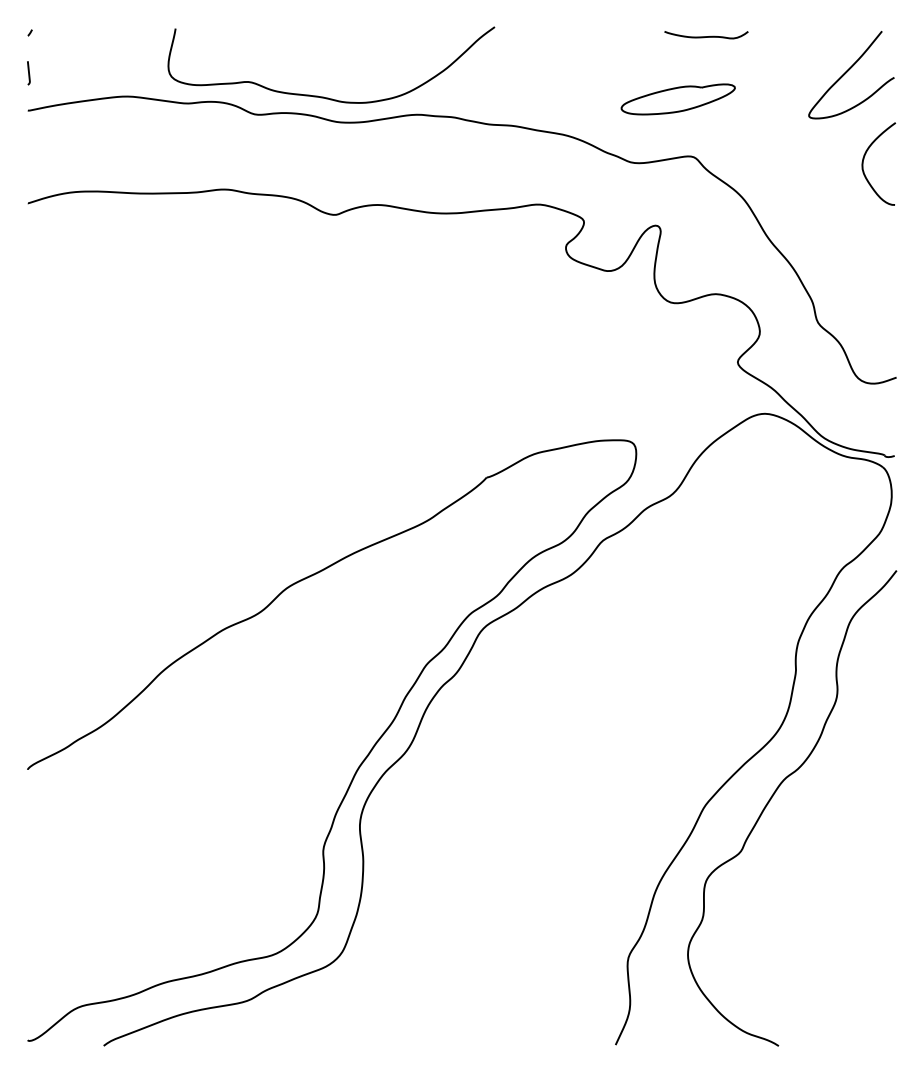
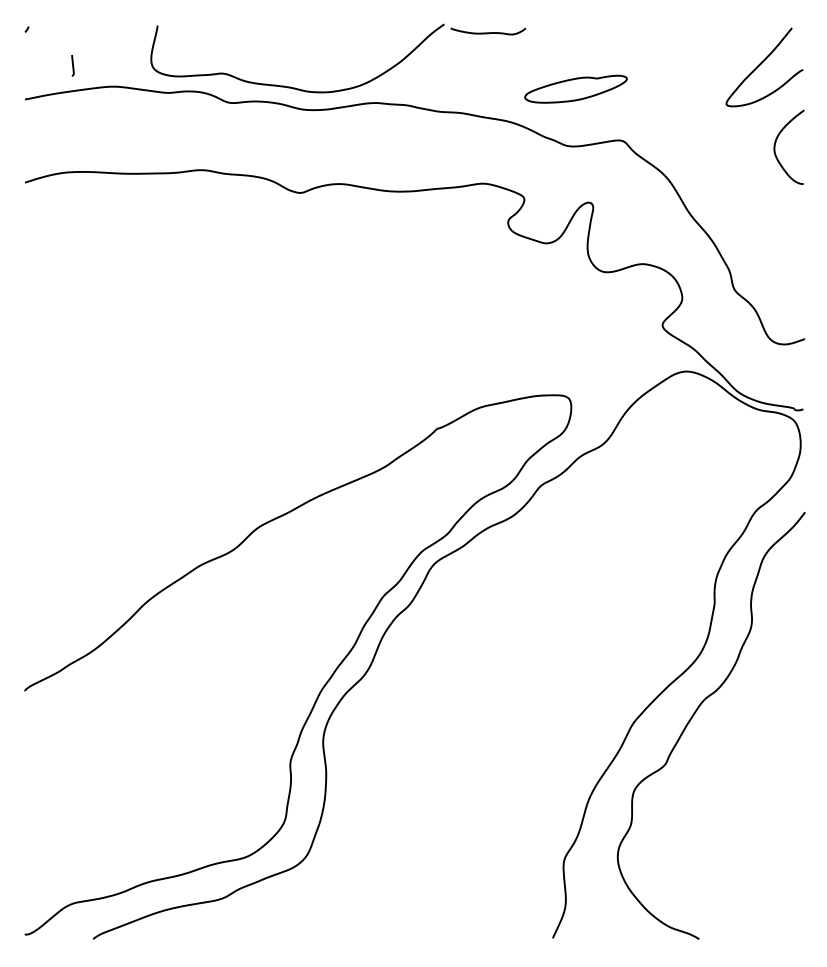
curve: (706, 36) -> (488, 32), moved
line: (28, 72) -> (72, 65), moved
part: (677, 98) -> (575, 88), moved

